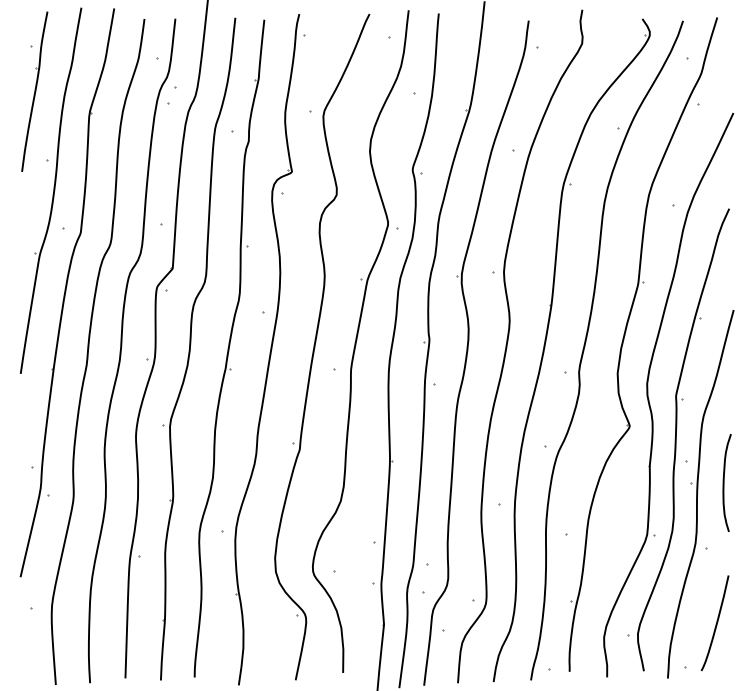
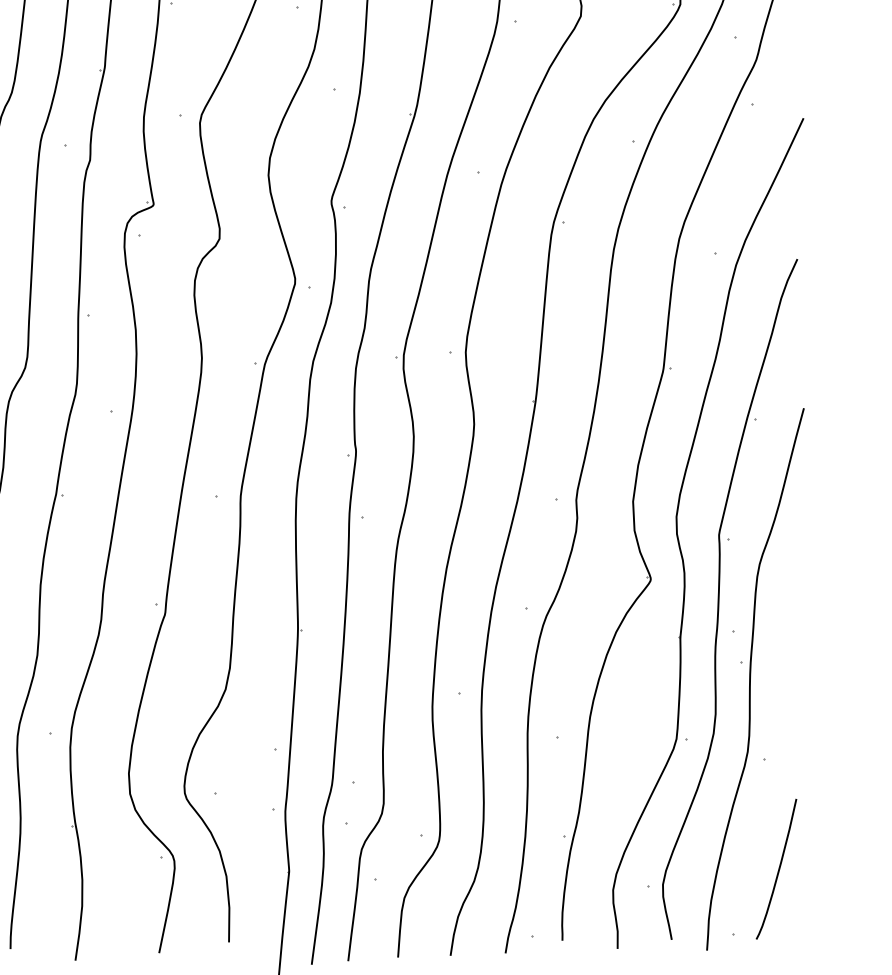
curve: (724, 482) -> (790, 662), removed

